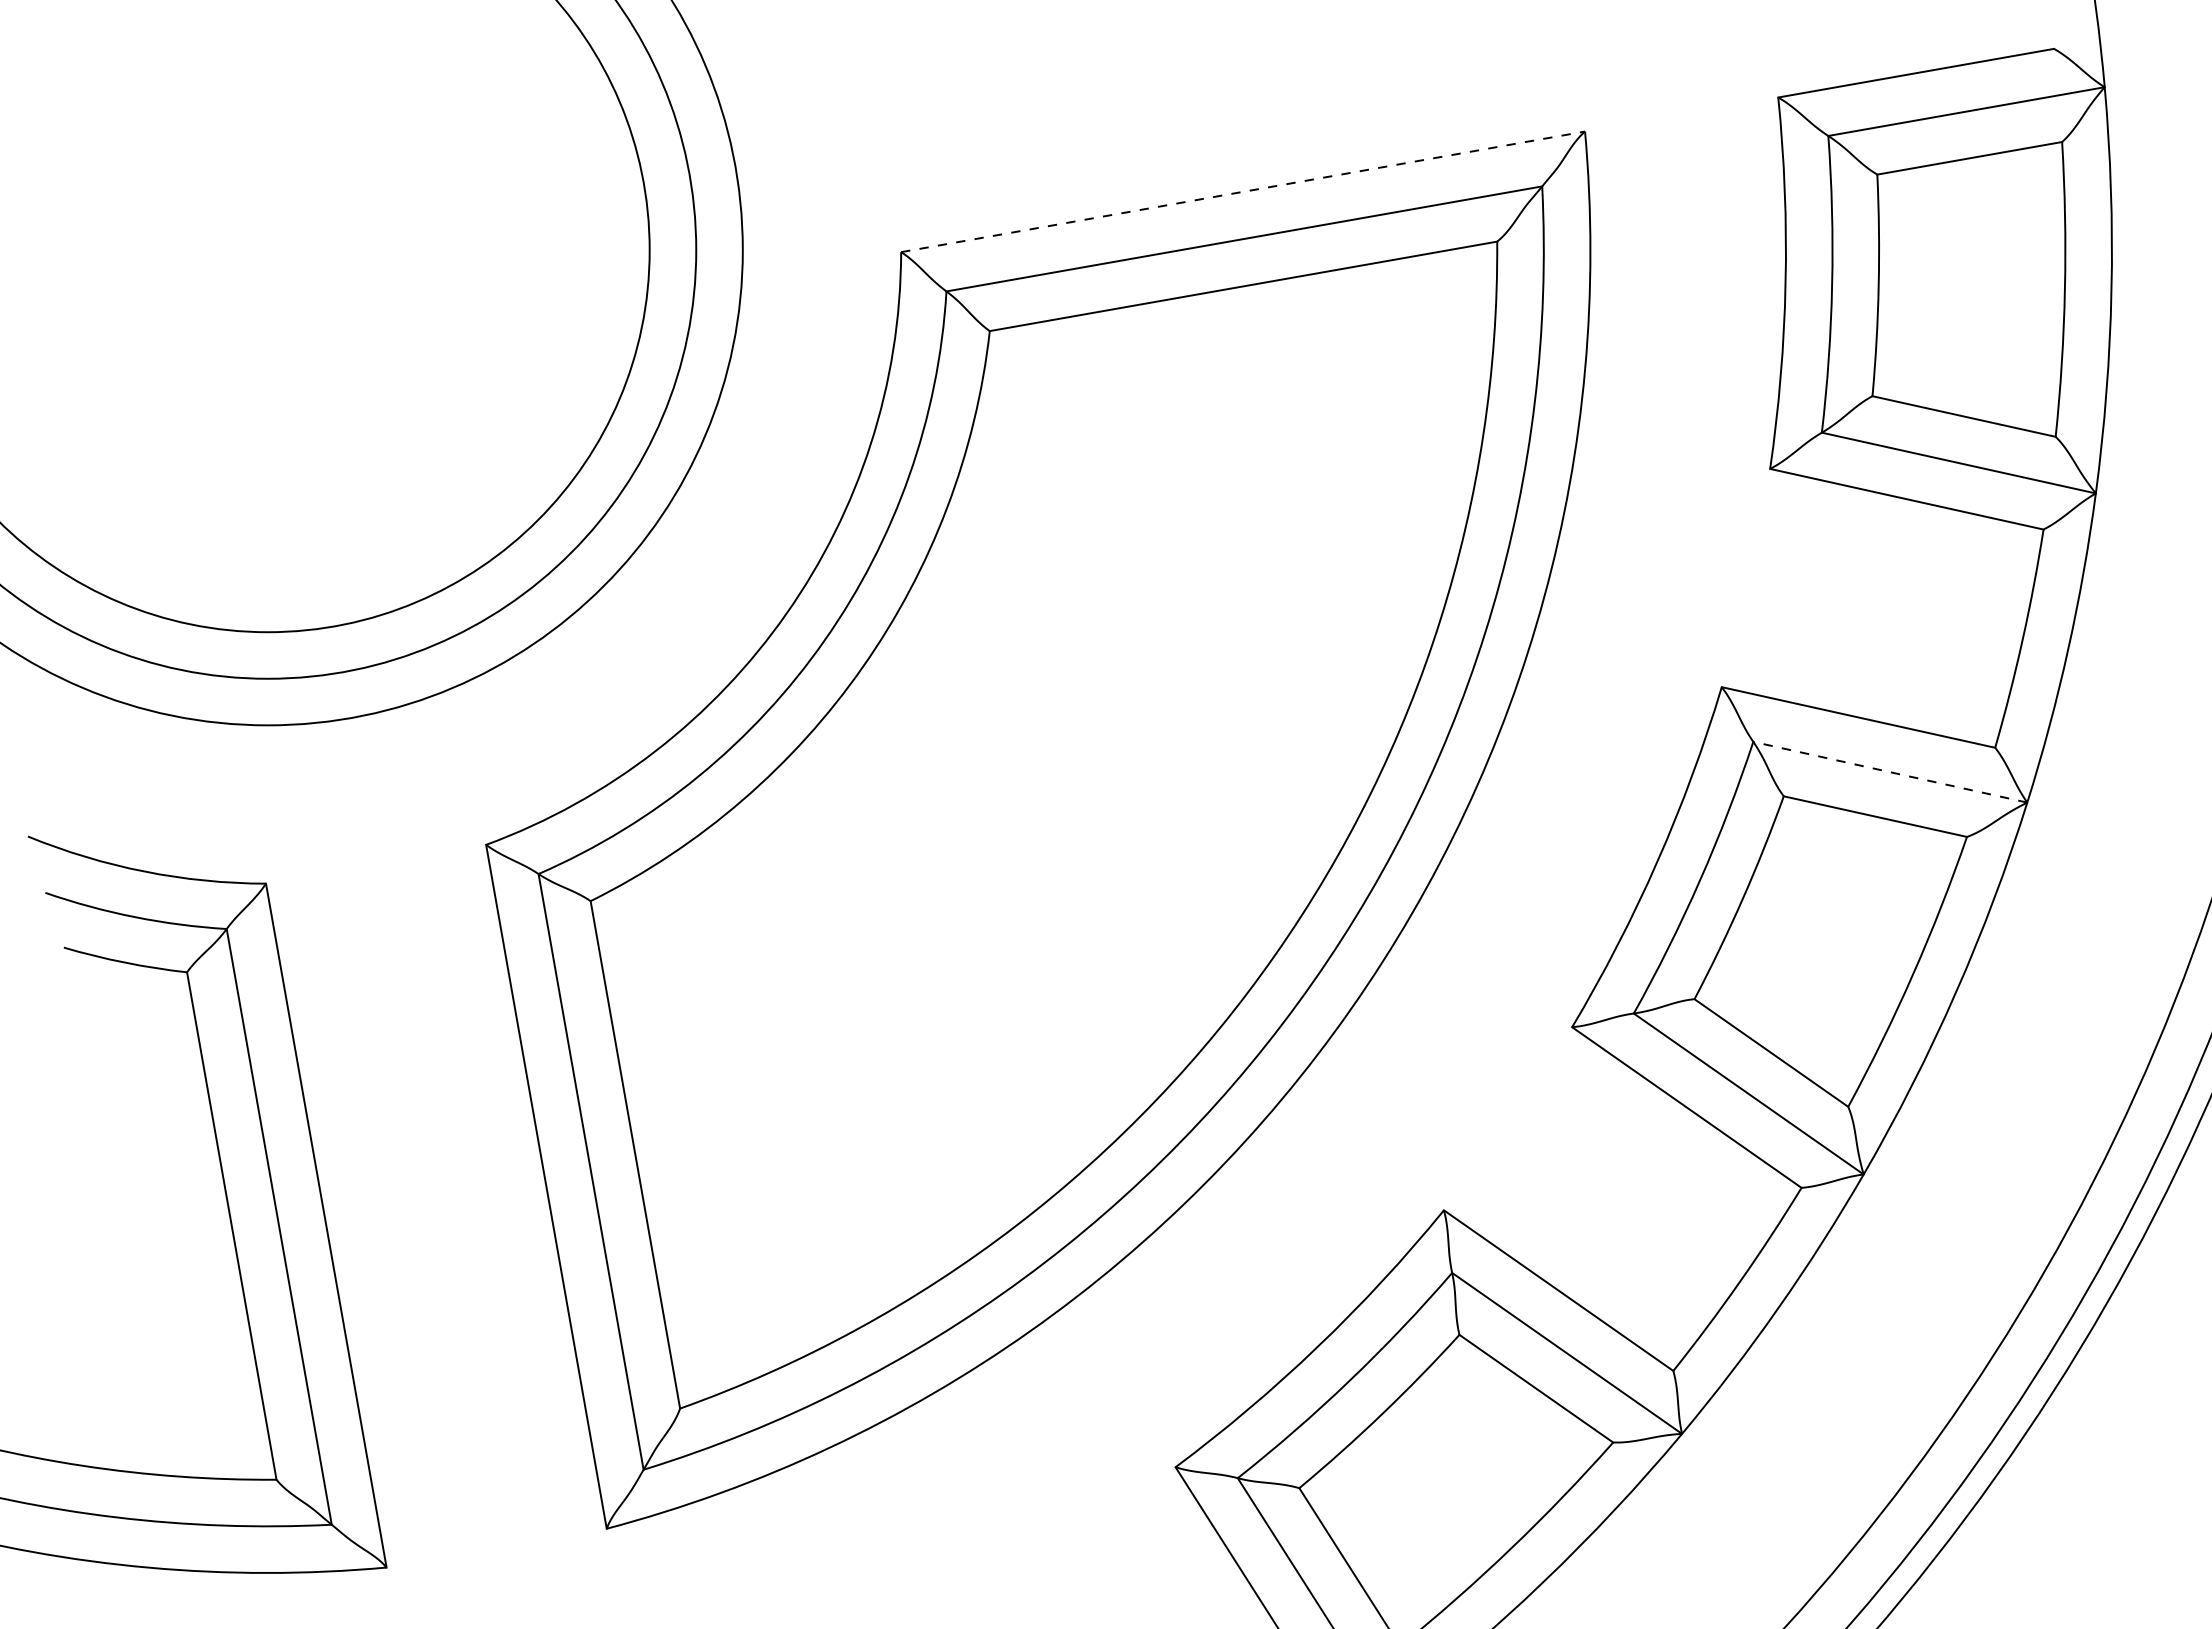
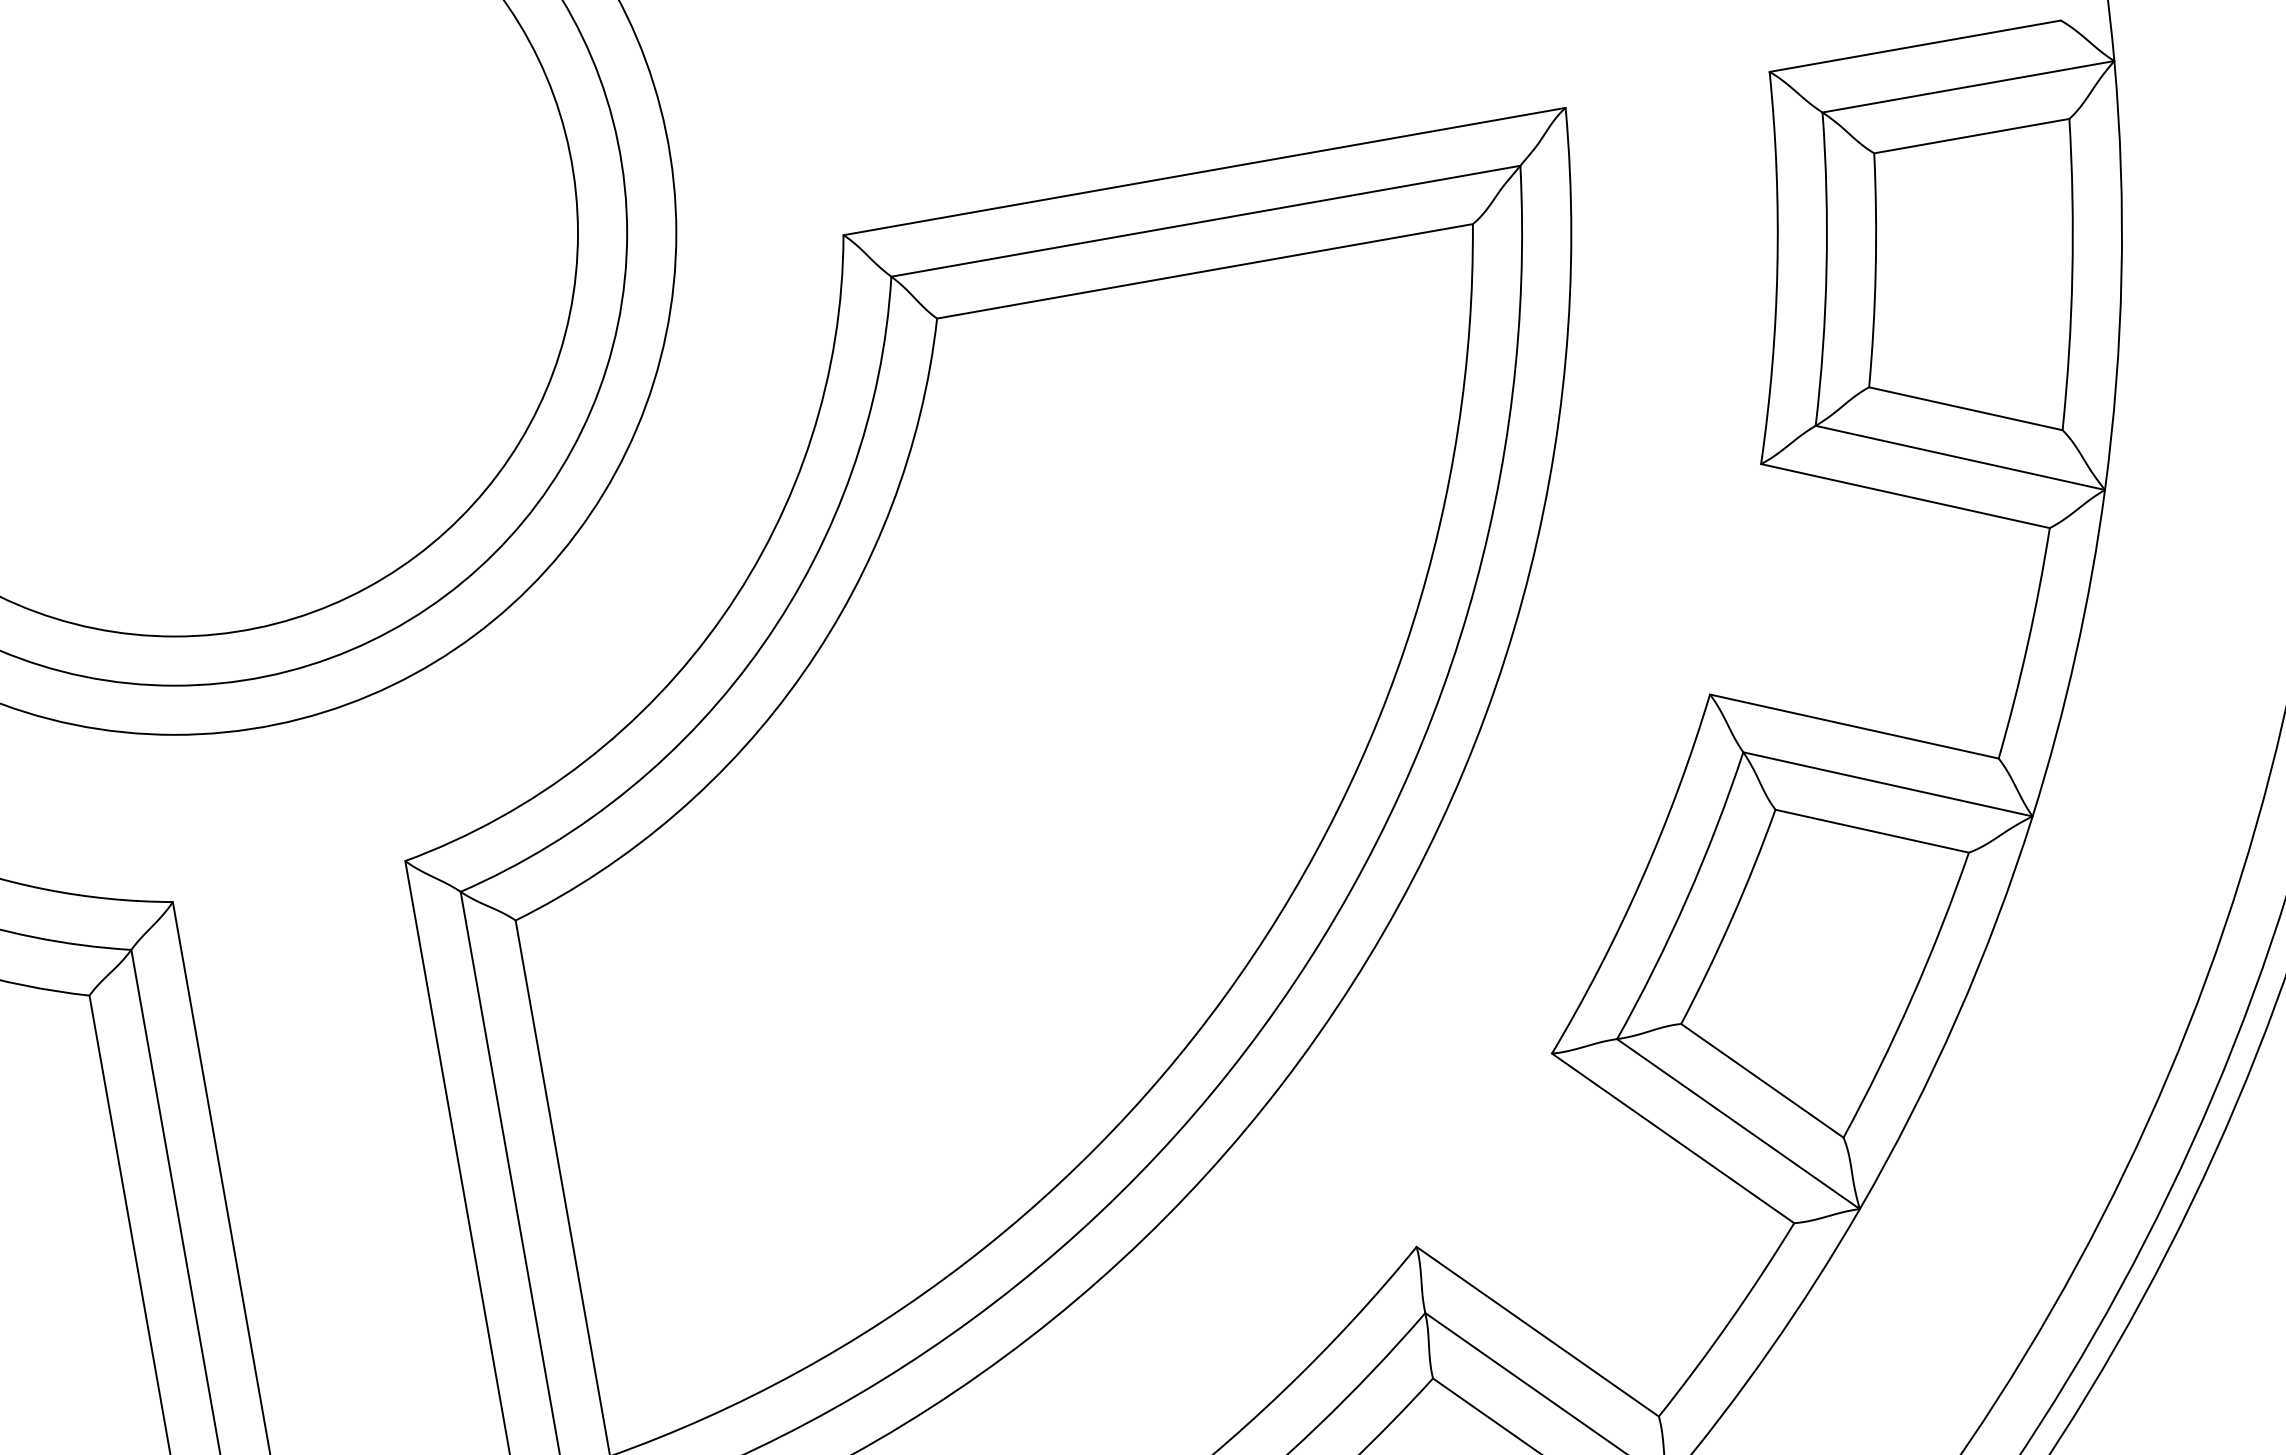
line: (1243, 191) -> (1204, 171), dashed -> solid
line: (1889, 772) -> (1887, 784), dashed -> solid

